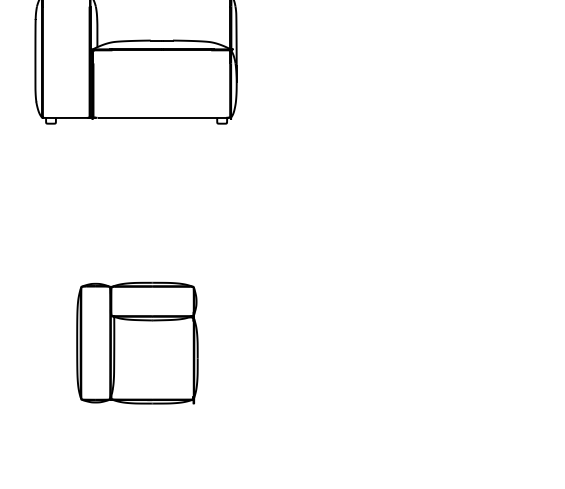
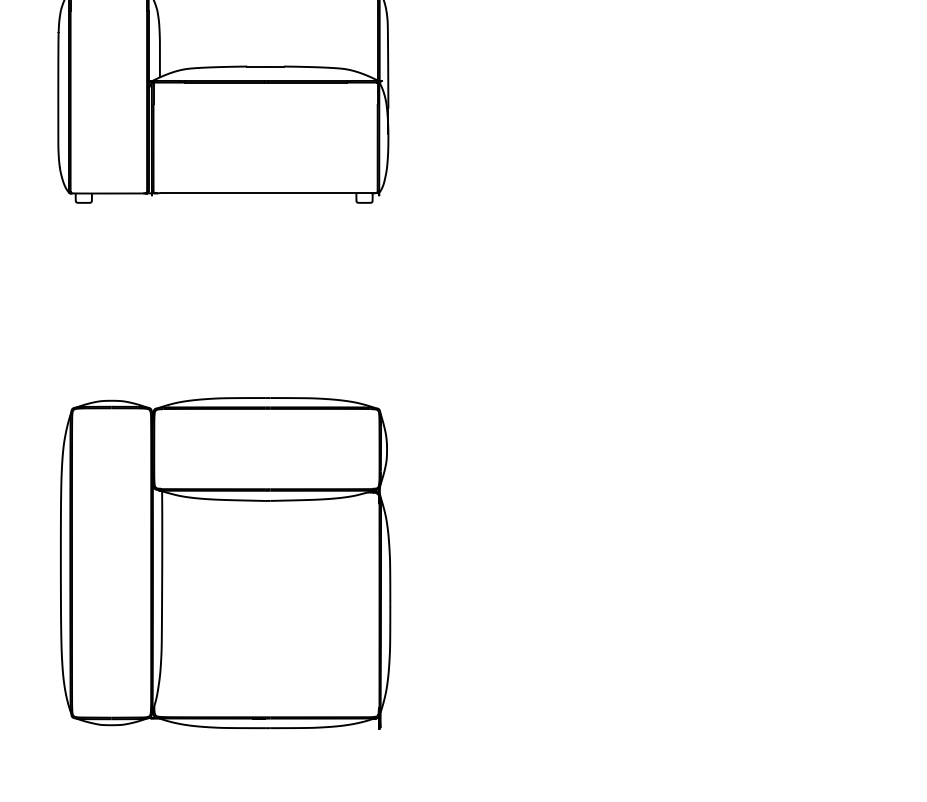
part: (137, 342) -> (225, 561), size x1.67

